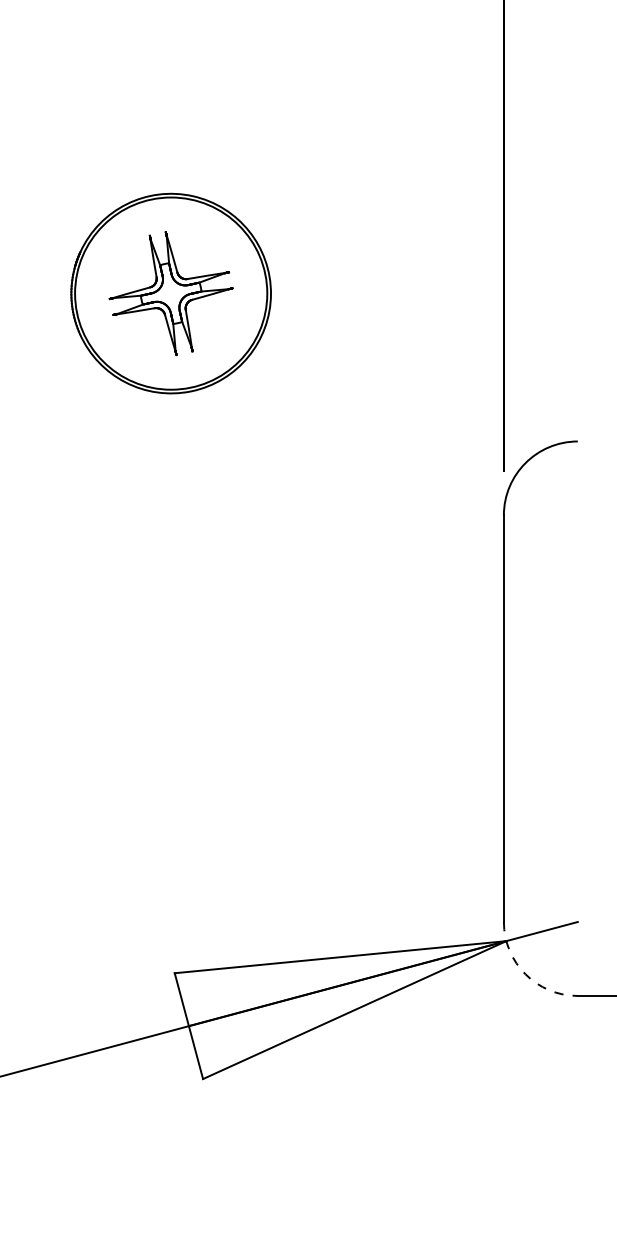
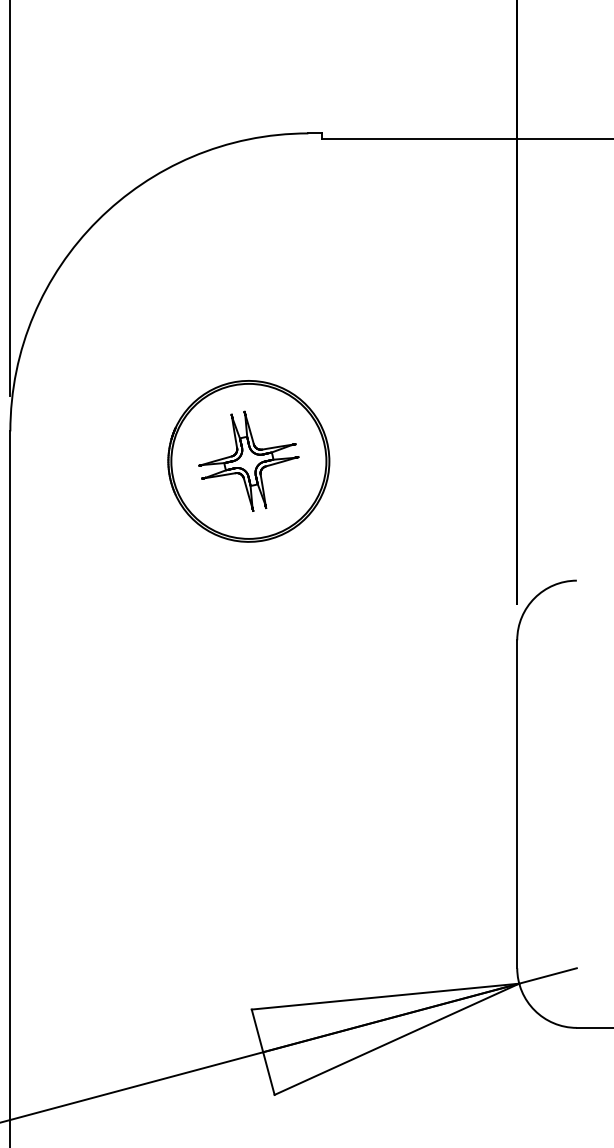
arc: (525, 974) -> (534, 1010), dashed -> solid

